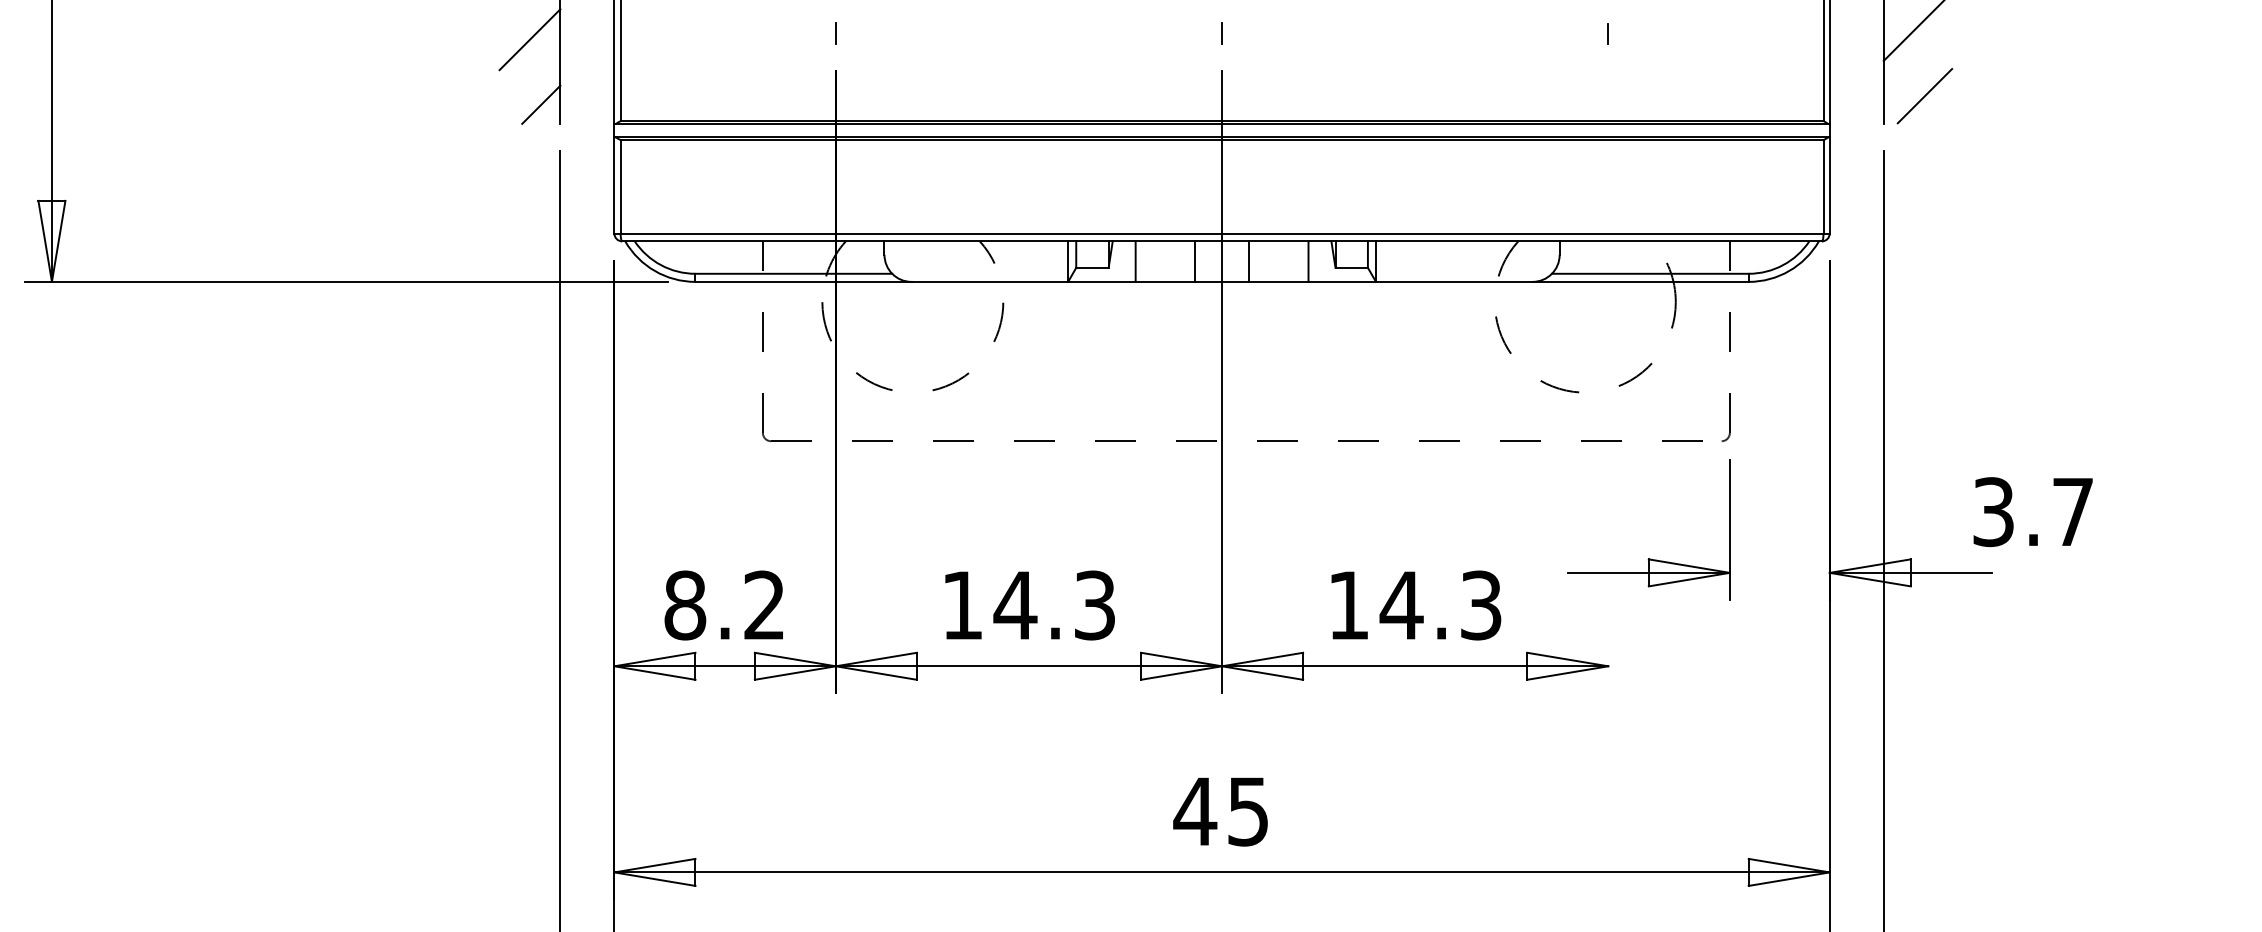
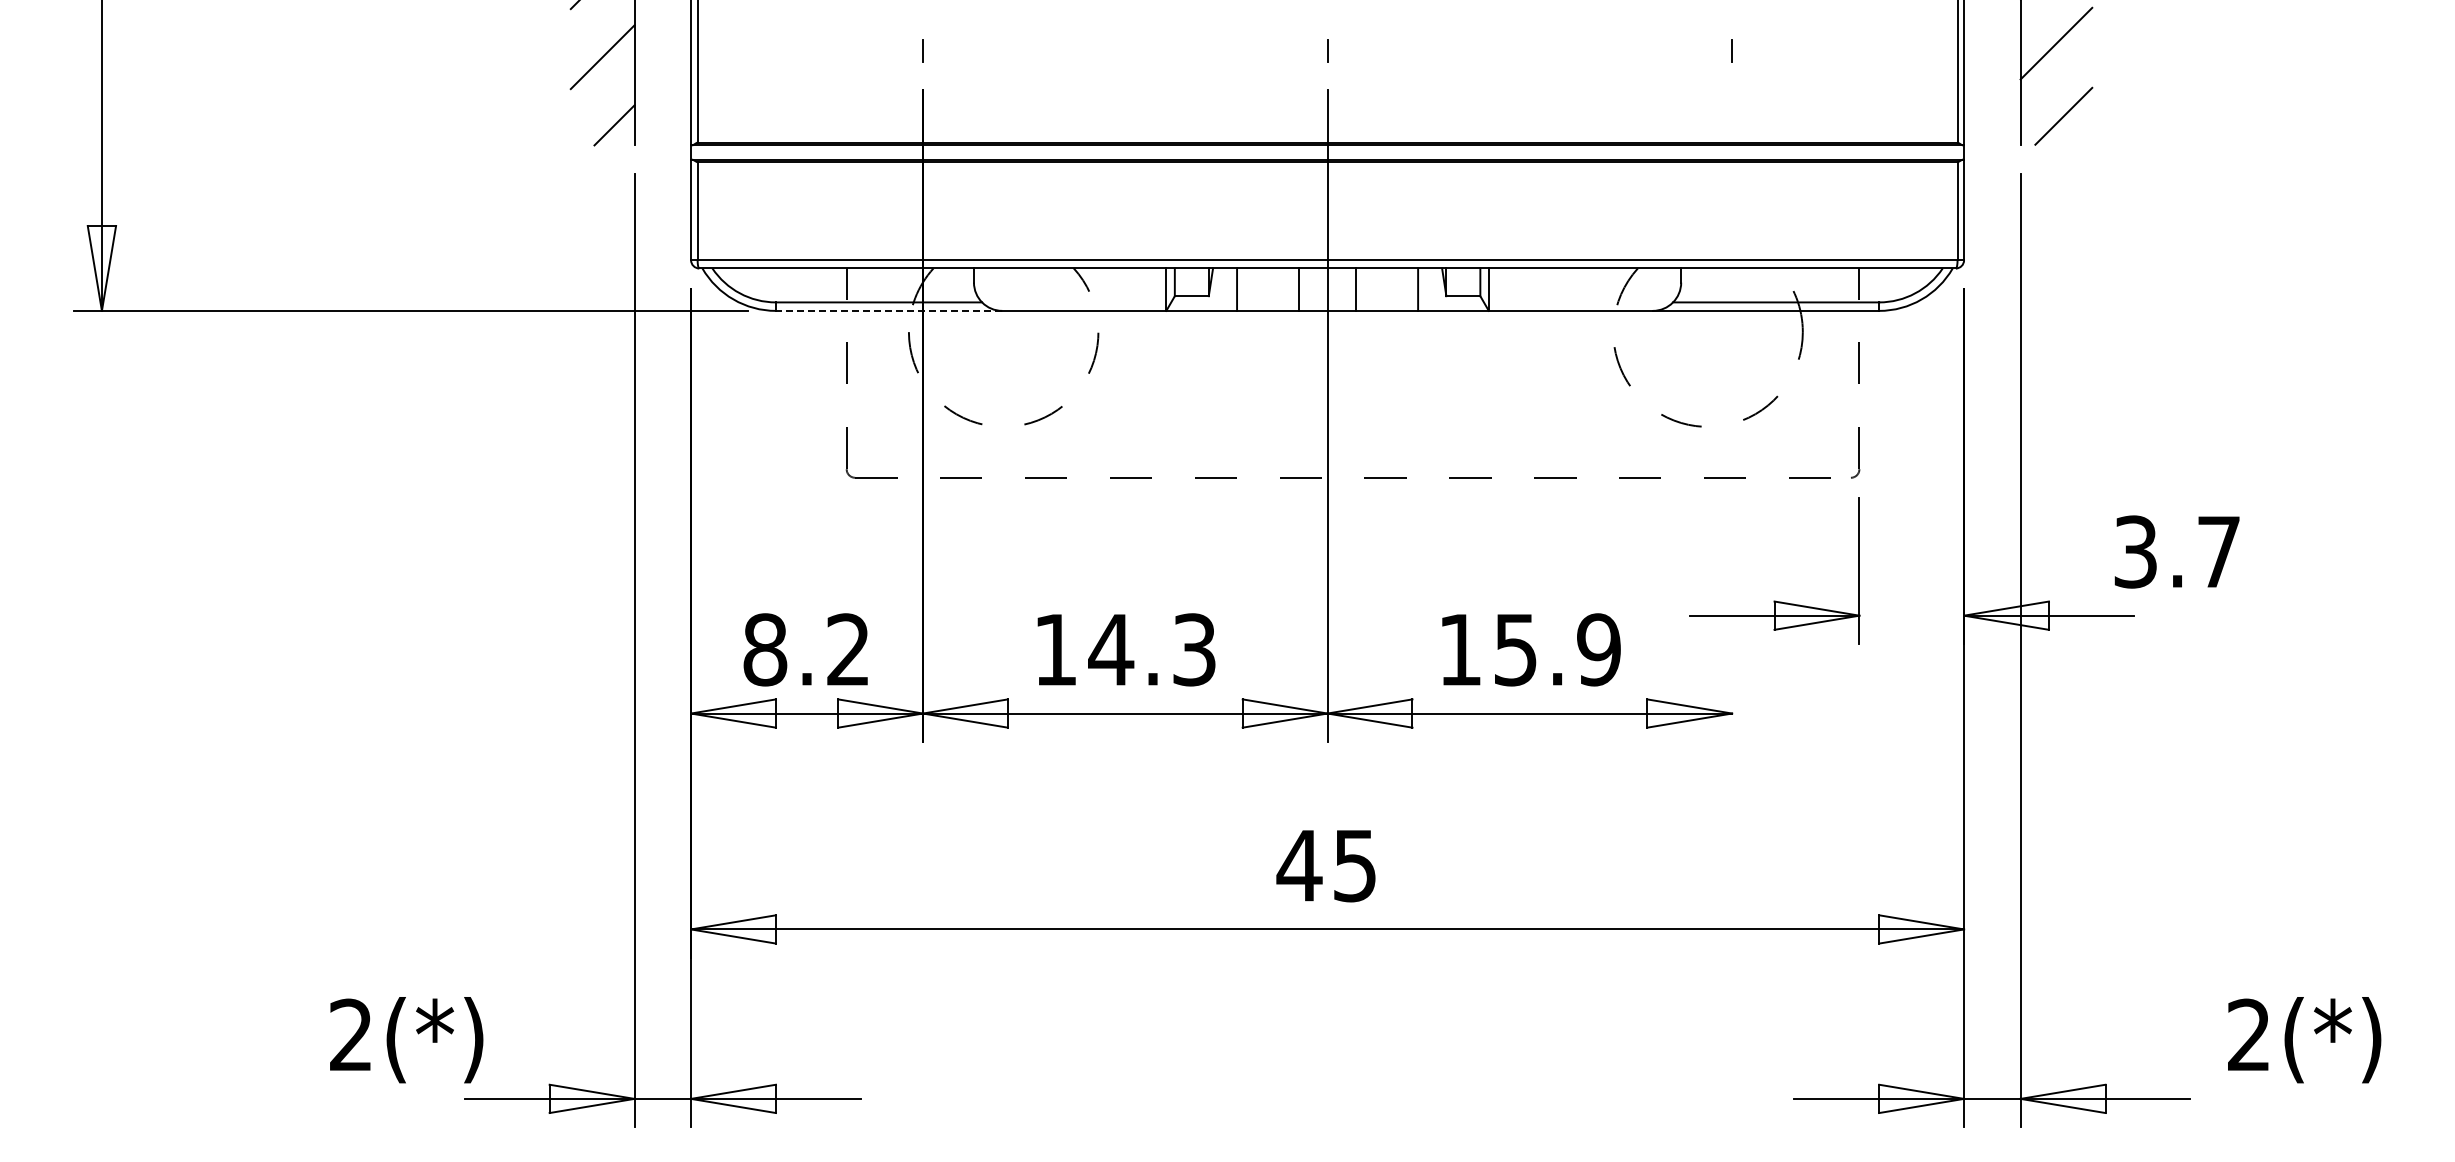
line: (802, 281) -> (888, 310), solid -> dashed
text: (1440, 605) -> (1556, 649), 14.3 -> 15.9

